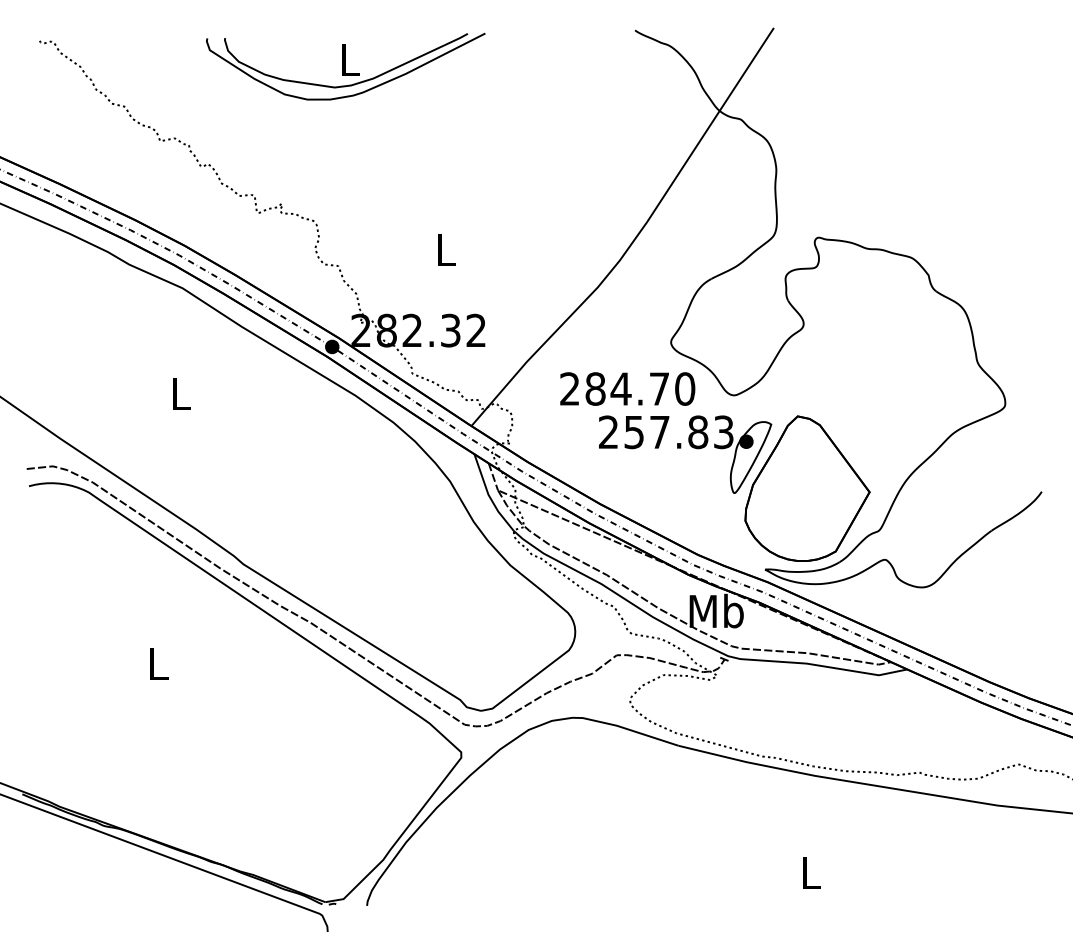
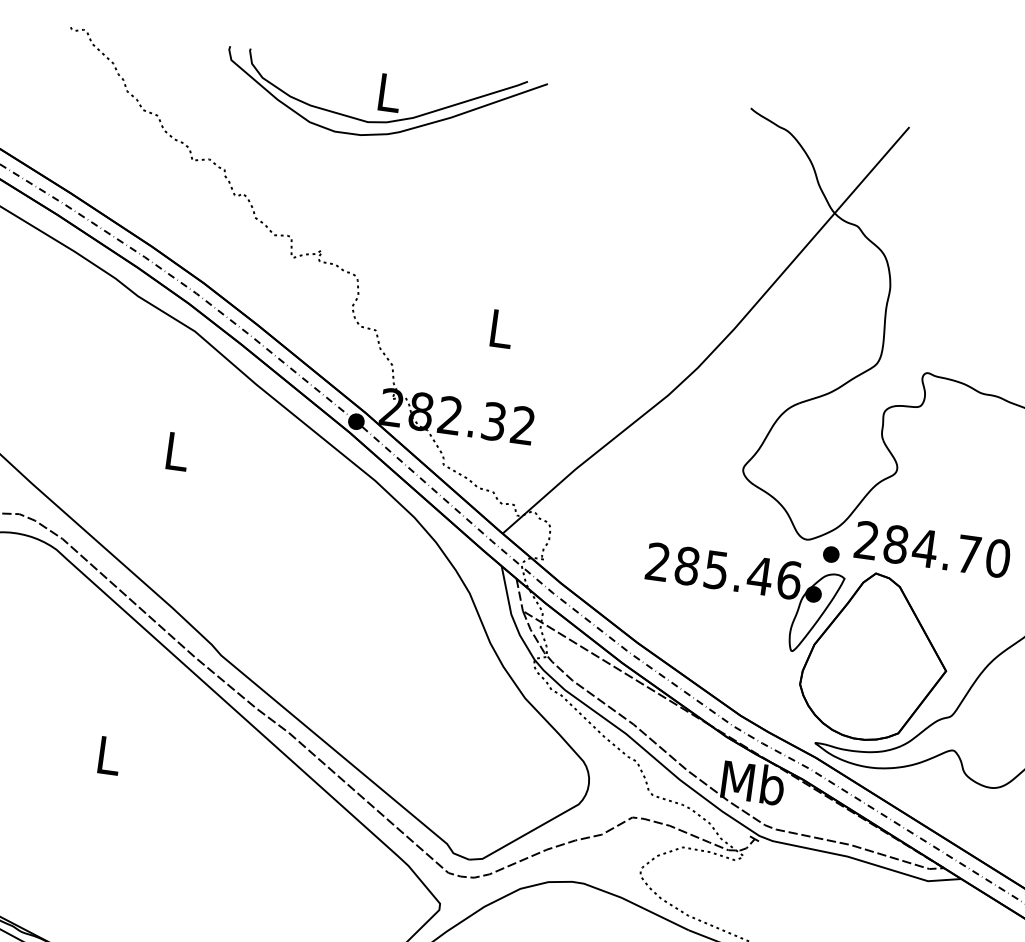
part: (345, 66) -> (383, 99), moved
text: (627, 388) -> (932, 548), moved
part: (756, 405) -> (830, 554), added
text: (679, 432) -> (738, 573), 257.83 -> 285.46

